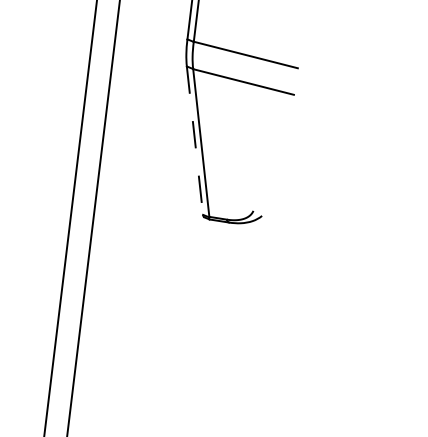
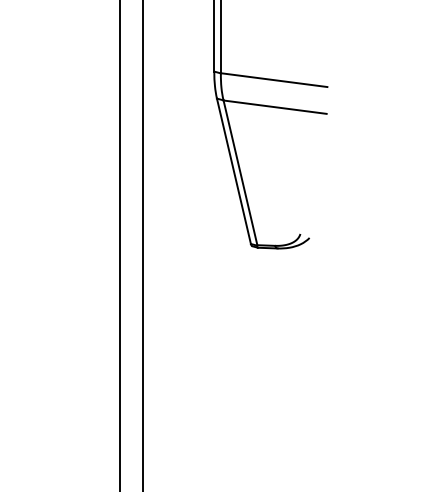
line: (194, 140) -> (233, 171), dashed -> solid

